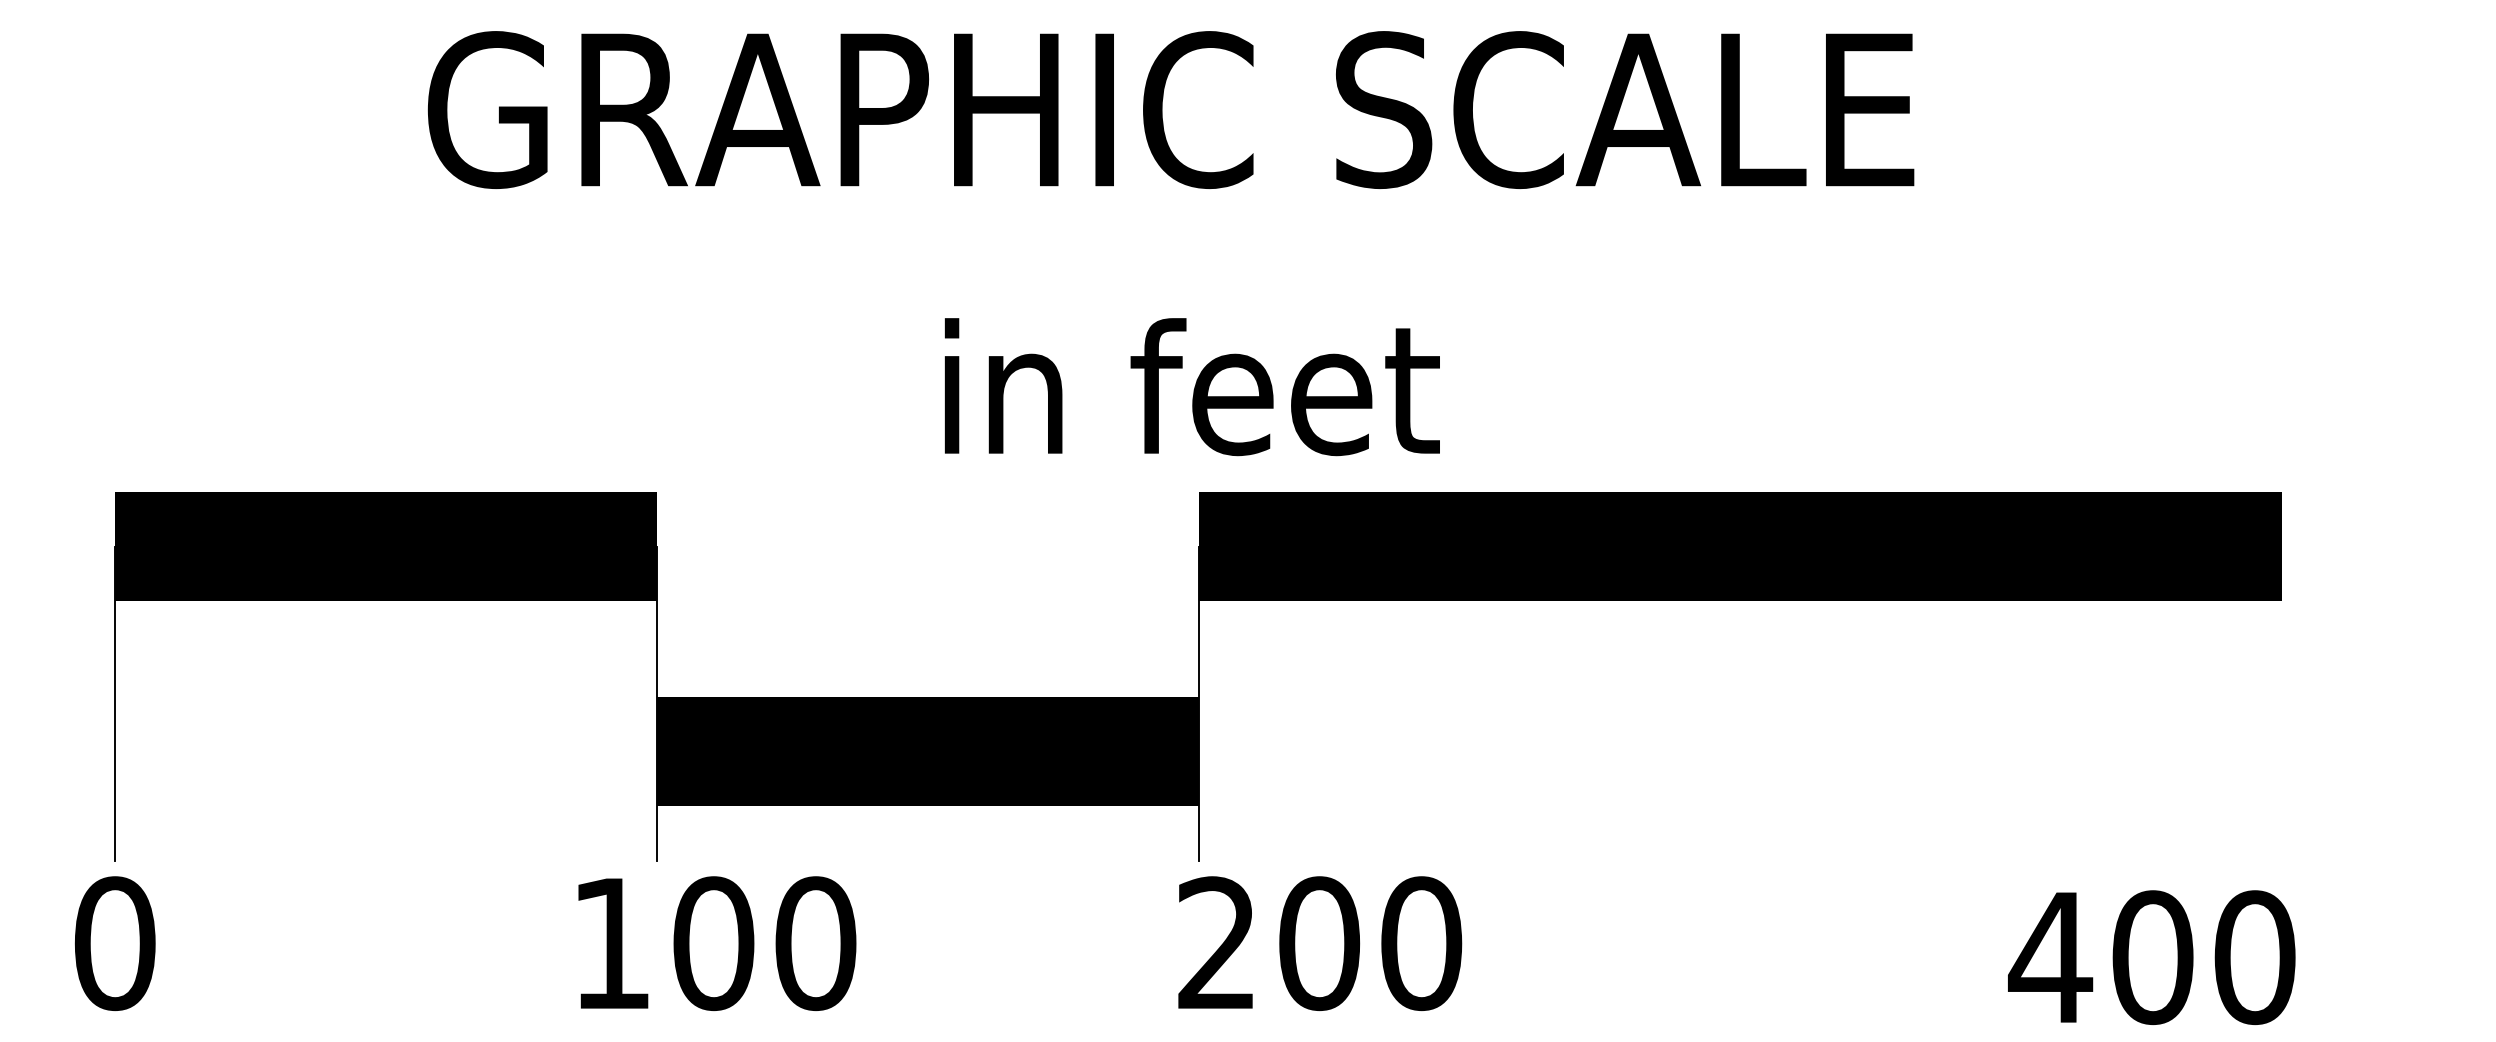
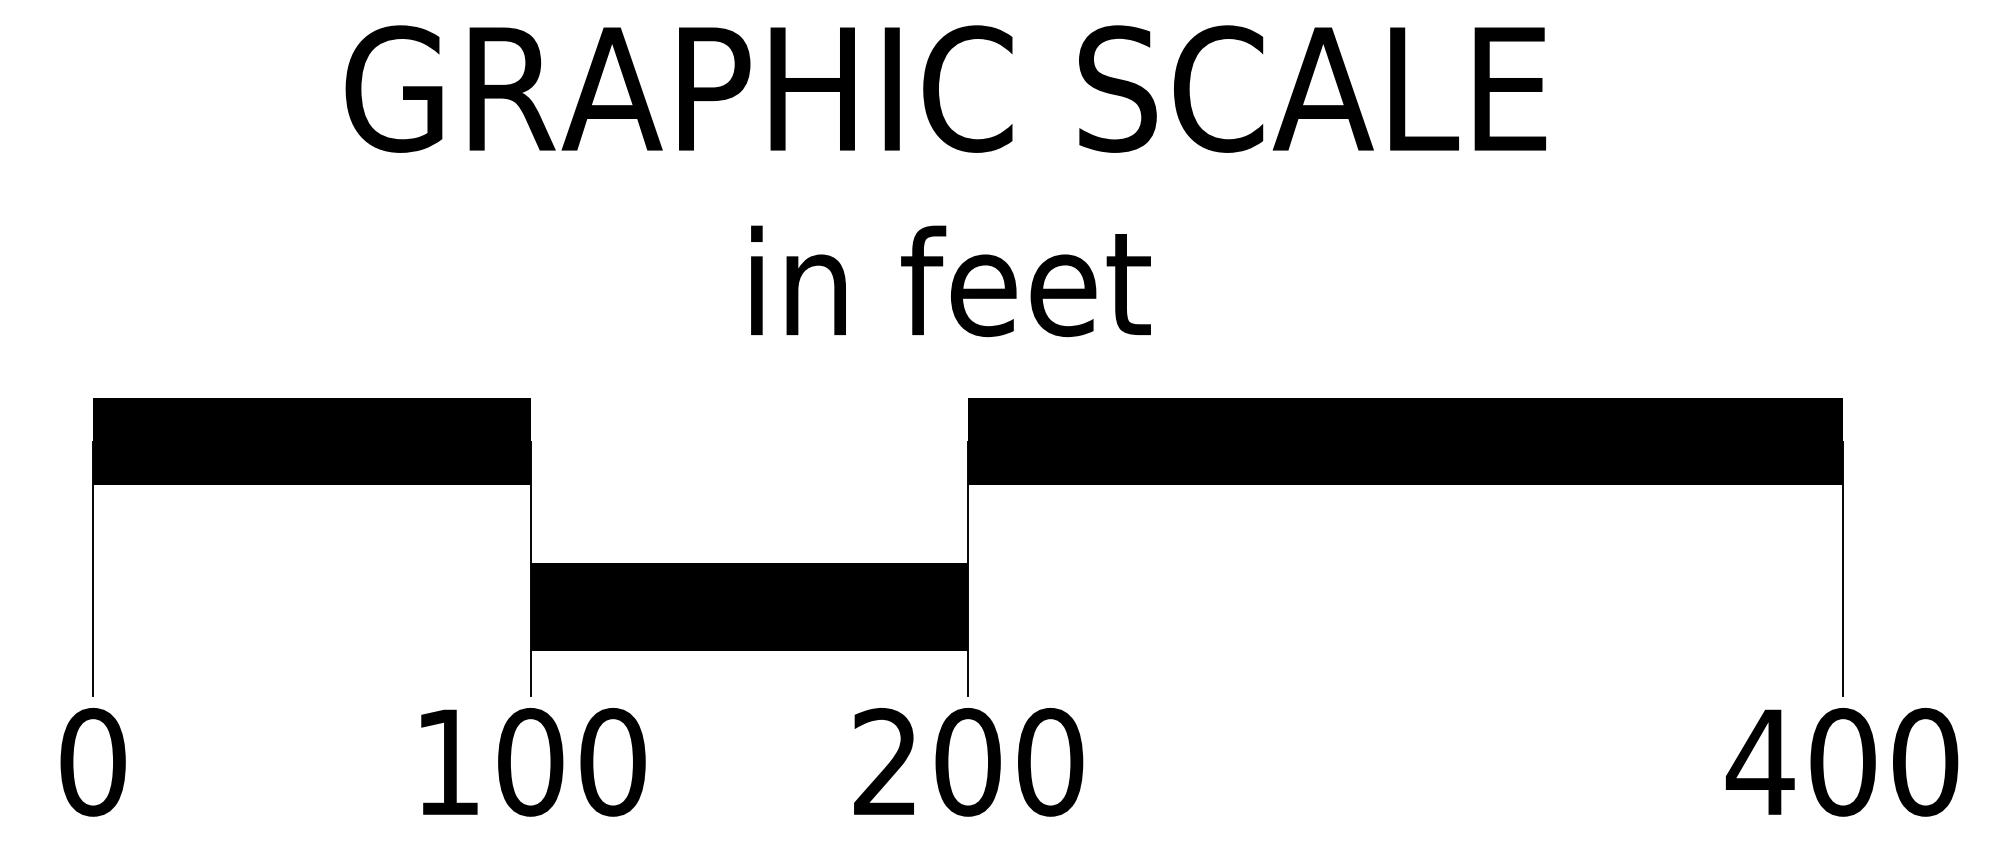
text: (1191, 387) -> (950, 281), moved
line: (2282, 703) -> (1843, 568), added
text: (717, 943) -> (533, 762), moved
text: (1320, 943) -> (968, 762), moved
text: (2151, 957) -> (1841, 762), moved

